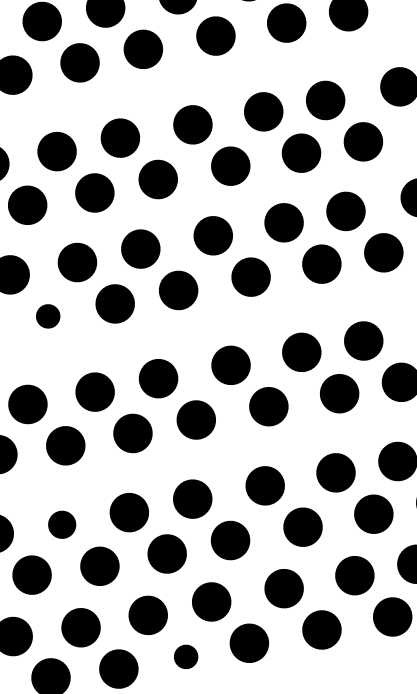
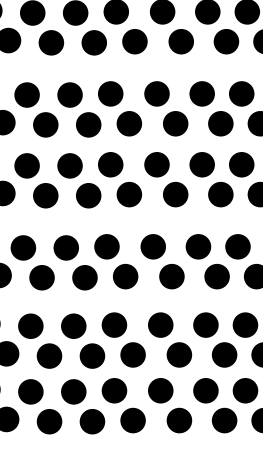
part: (47, 315) -> (45, 195), size x1.67
part: (61, 523) -> (30, 325), size x1.43
part: (186, 656) -> (92, 421), size x1.67

